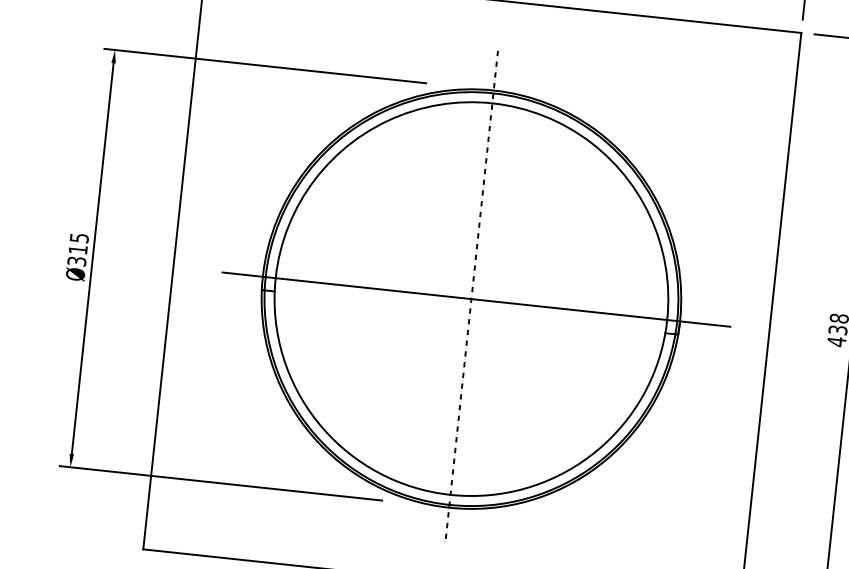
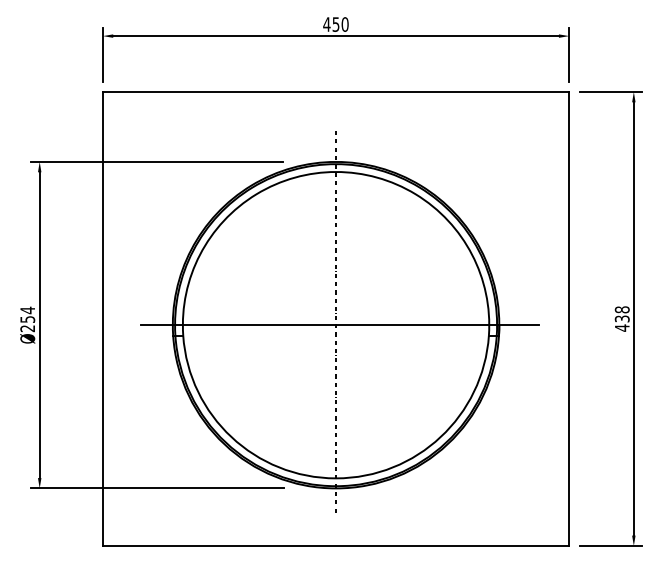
text: (77, 249) -> (27, 319), Ø315 -> Ø254

